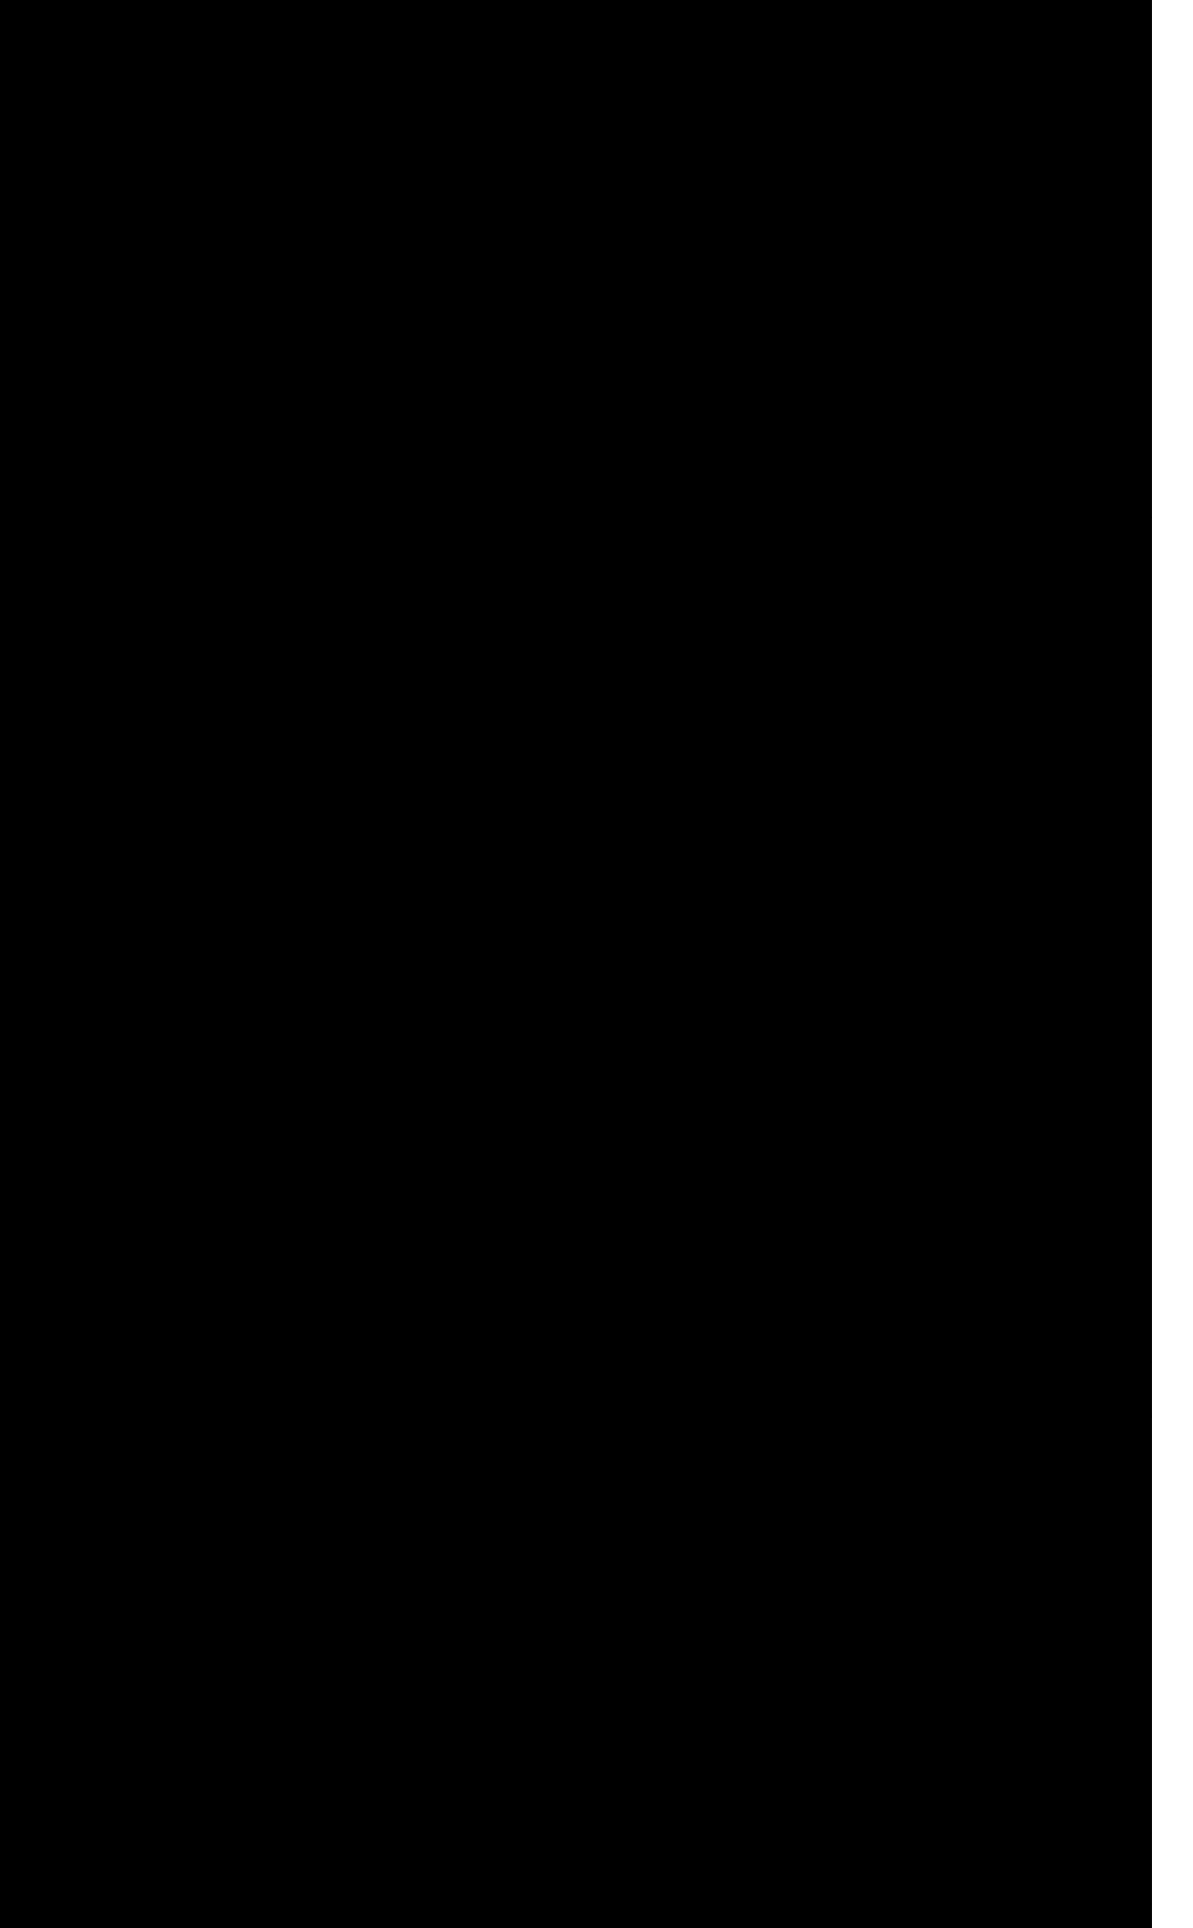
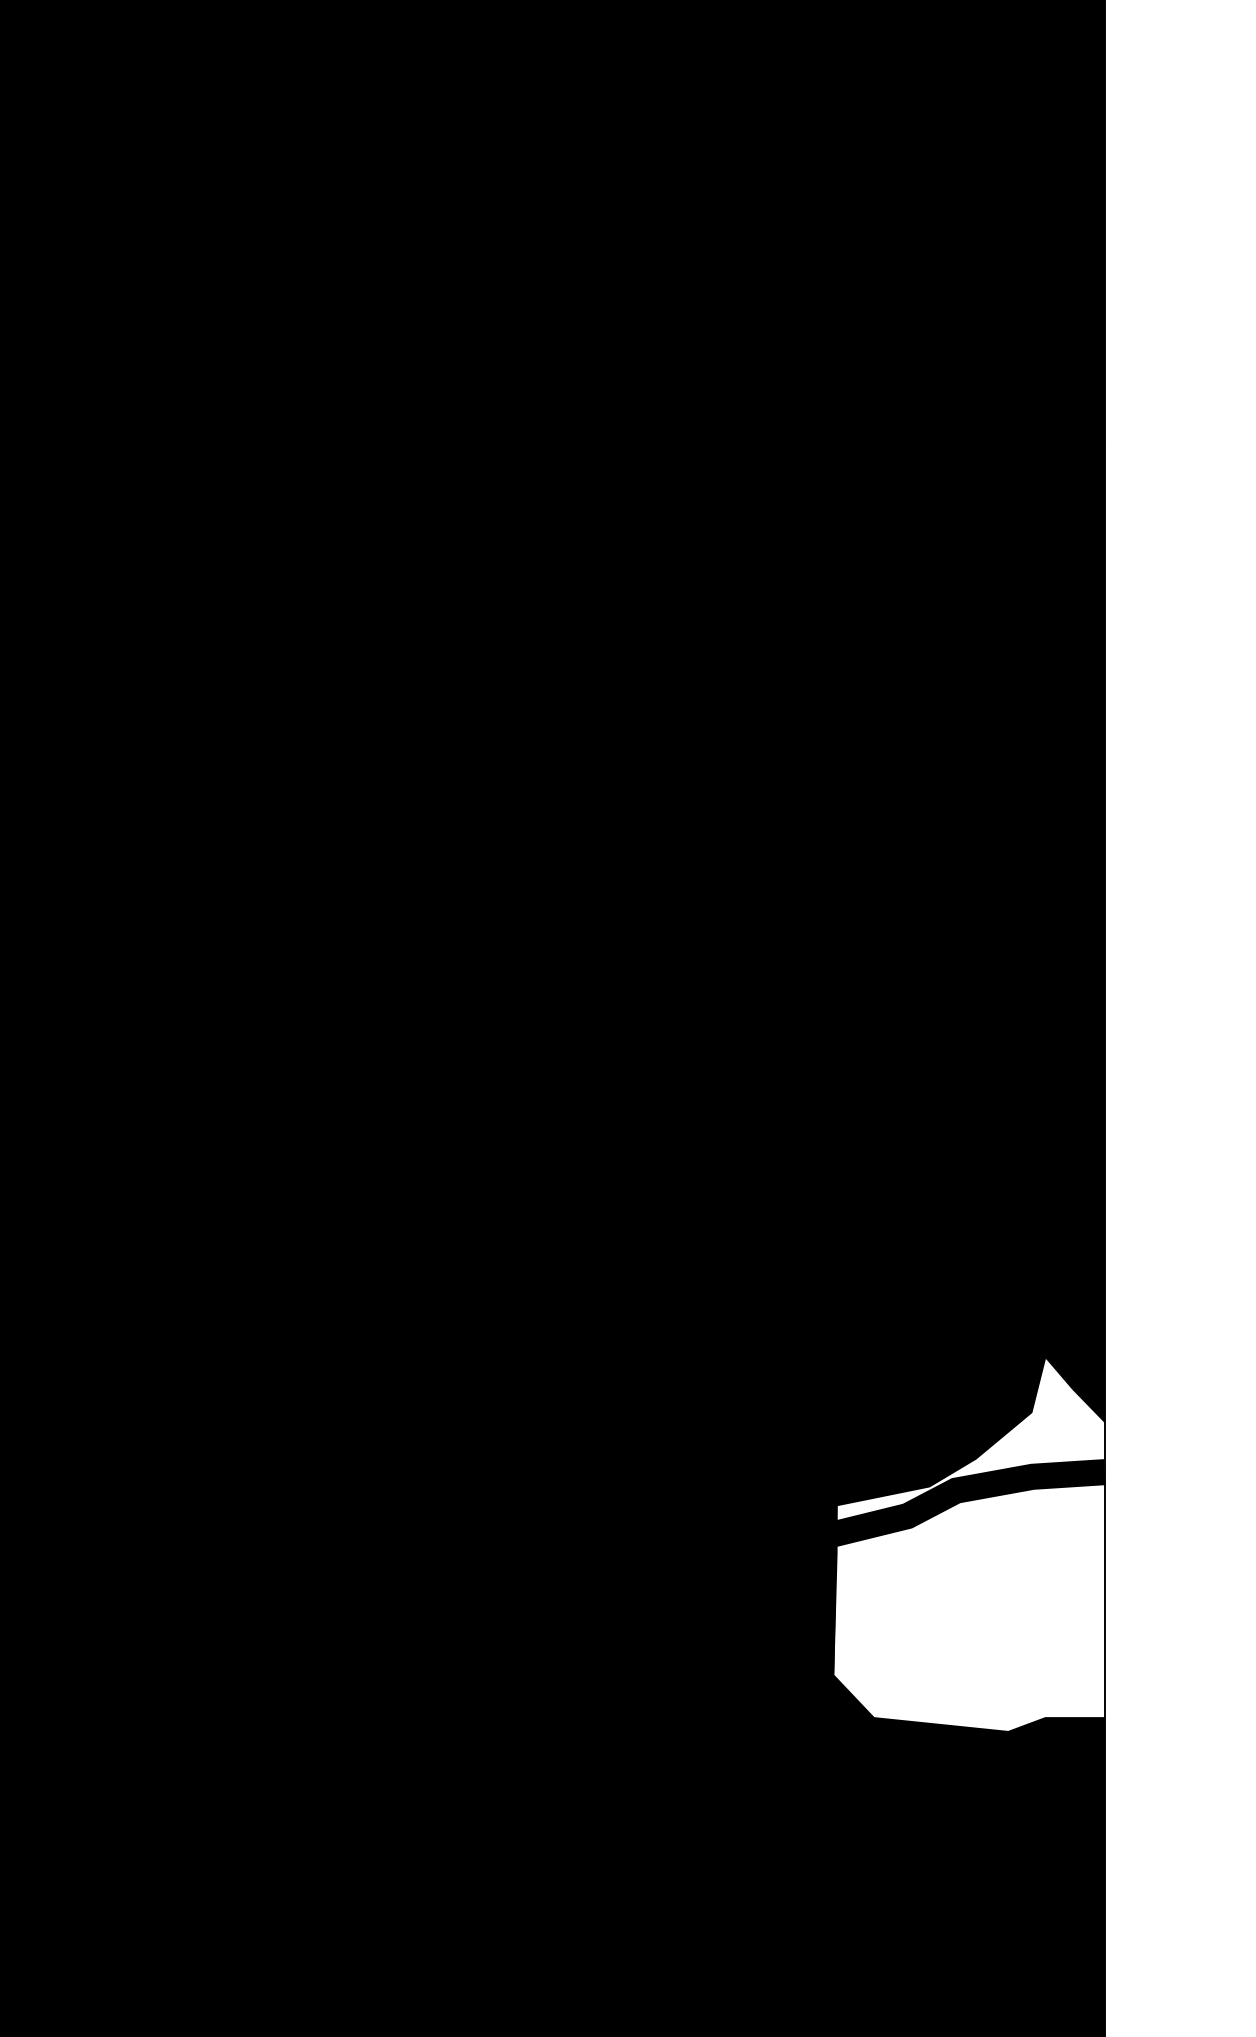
fill: (1032, 1468) -> (968, 1543), removed

